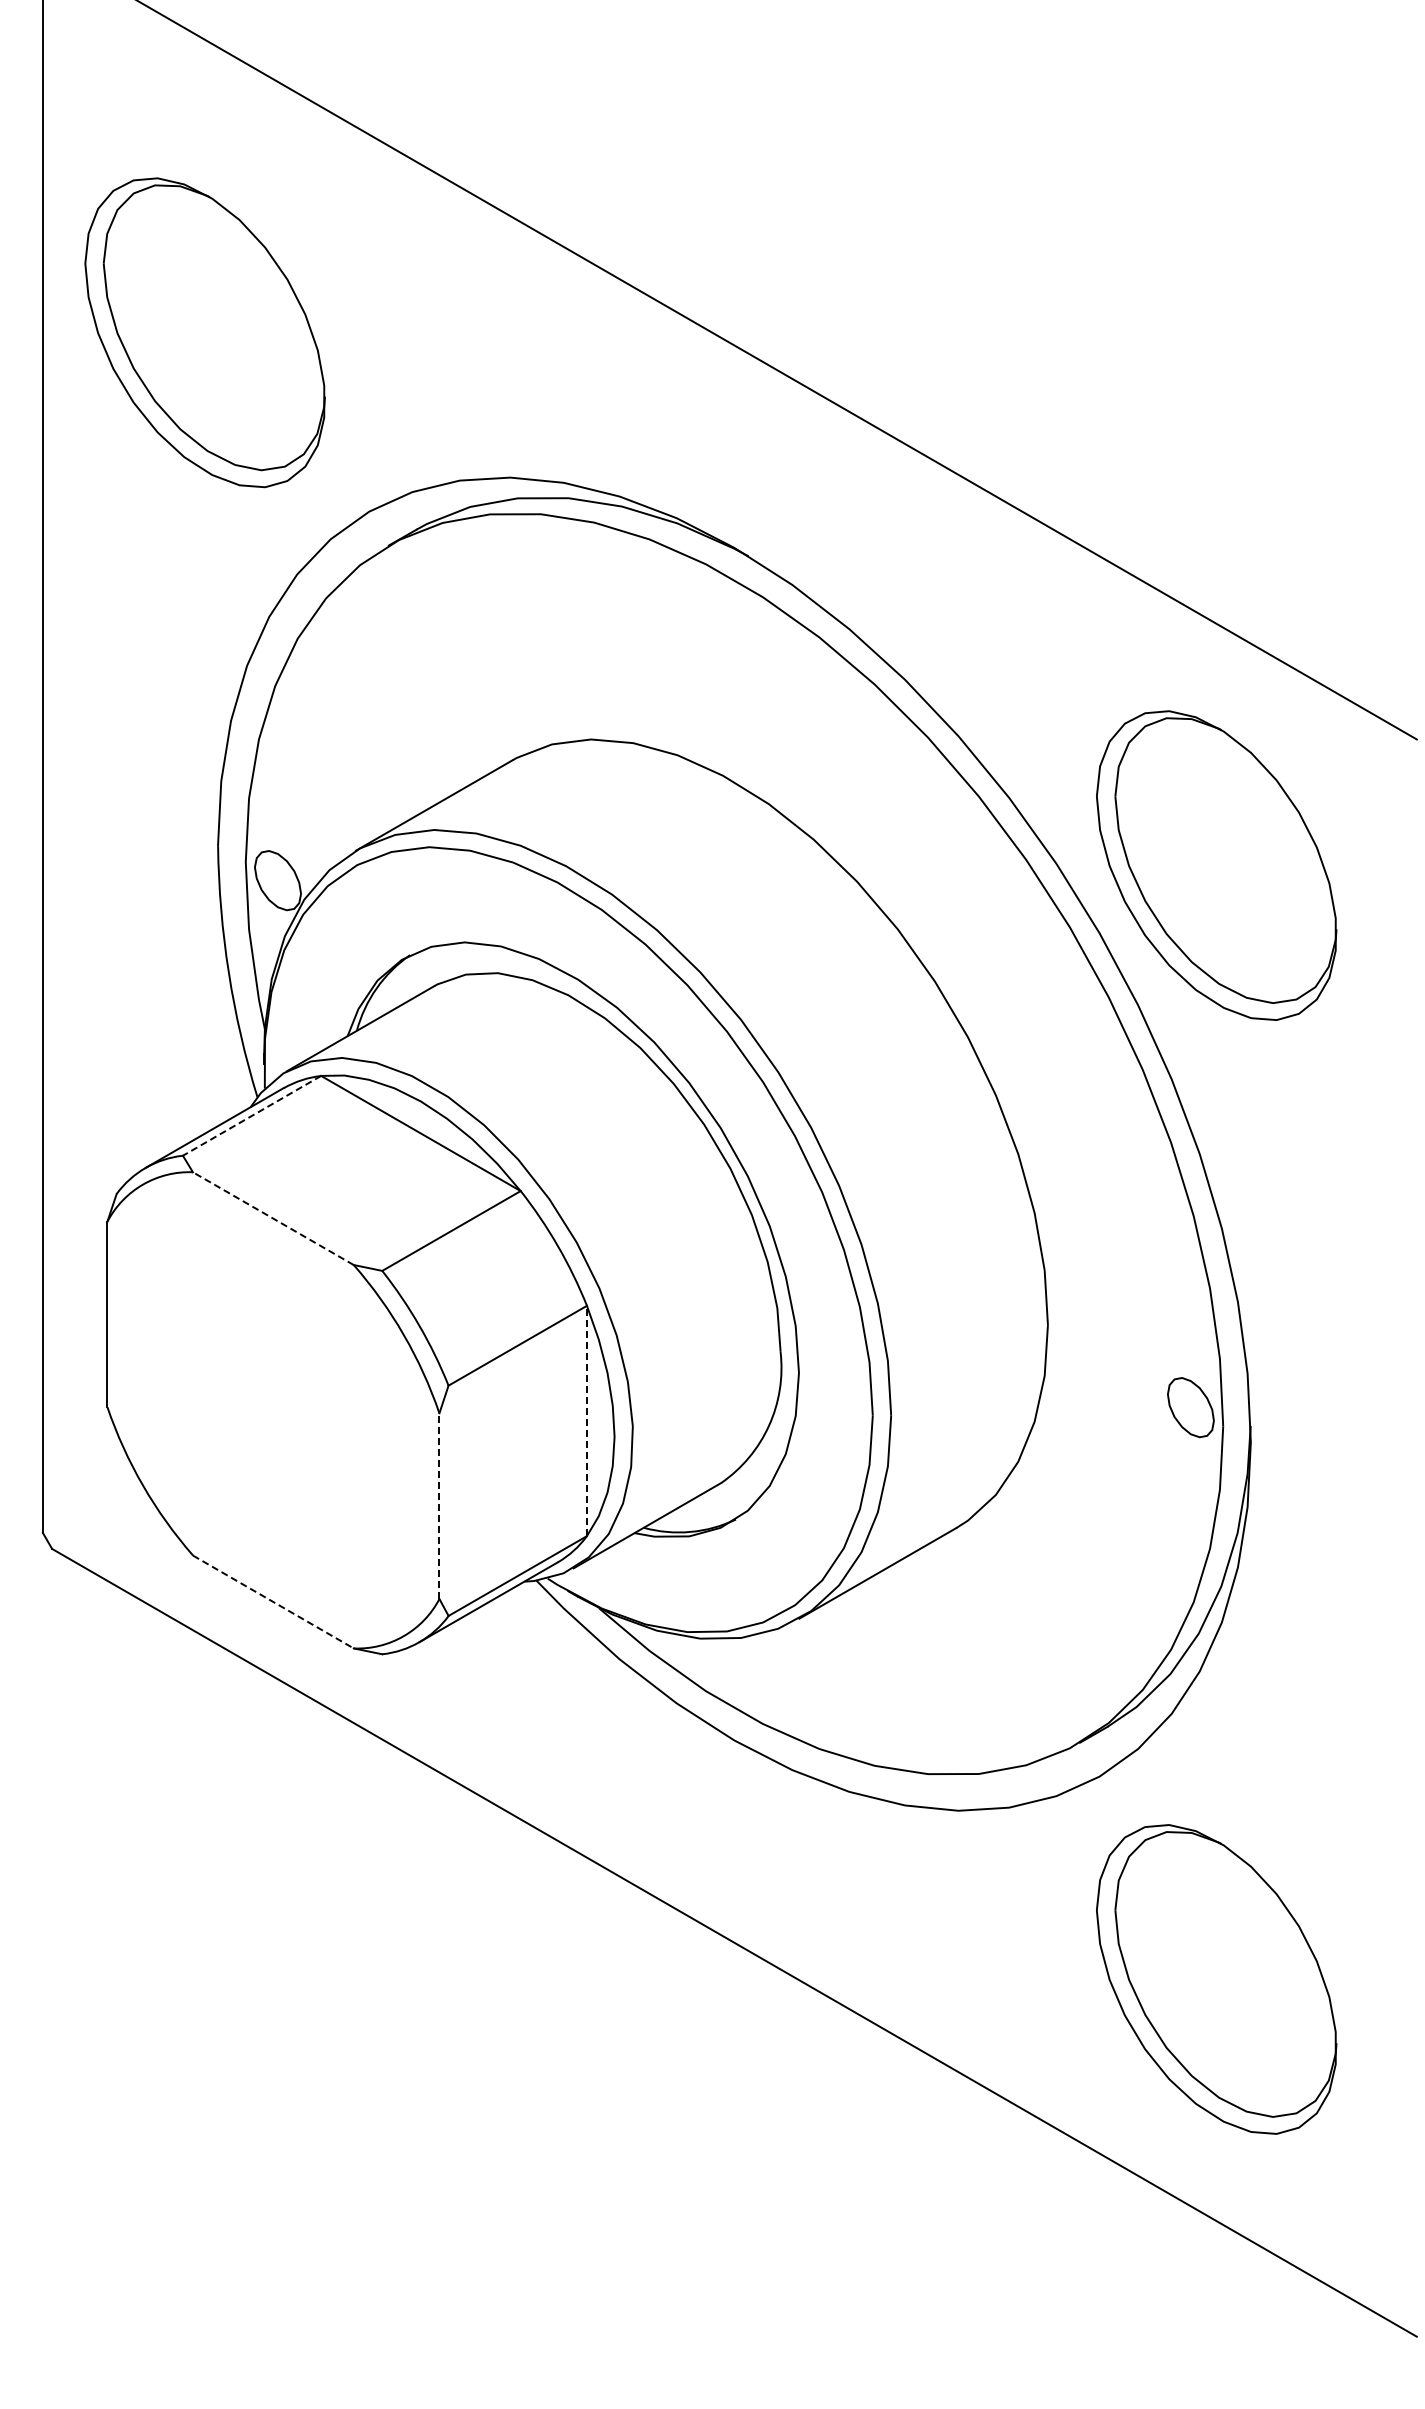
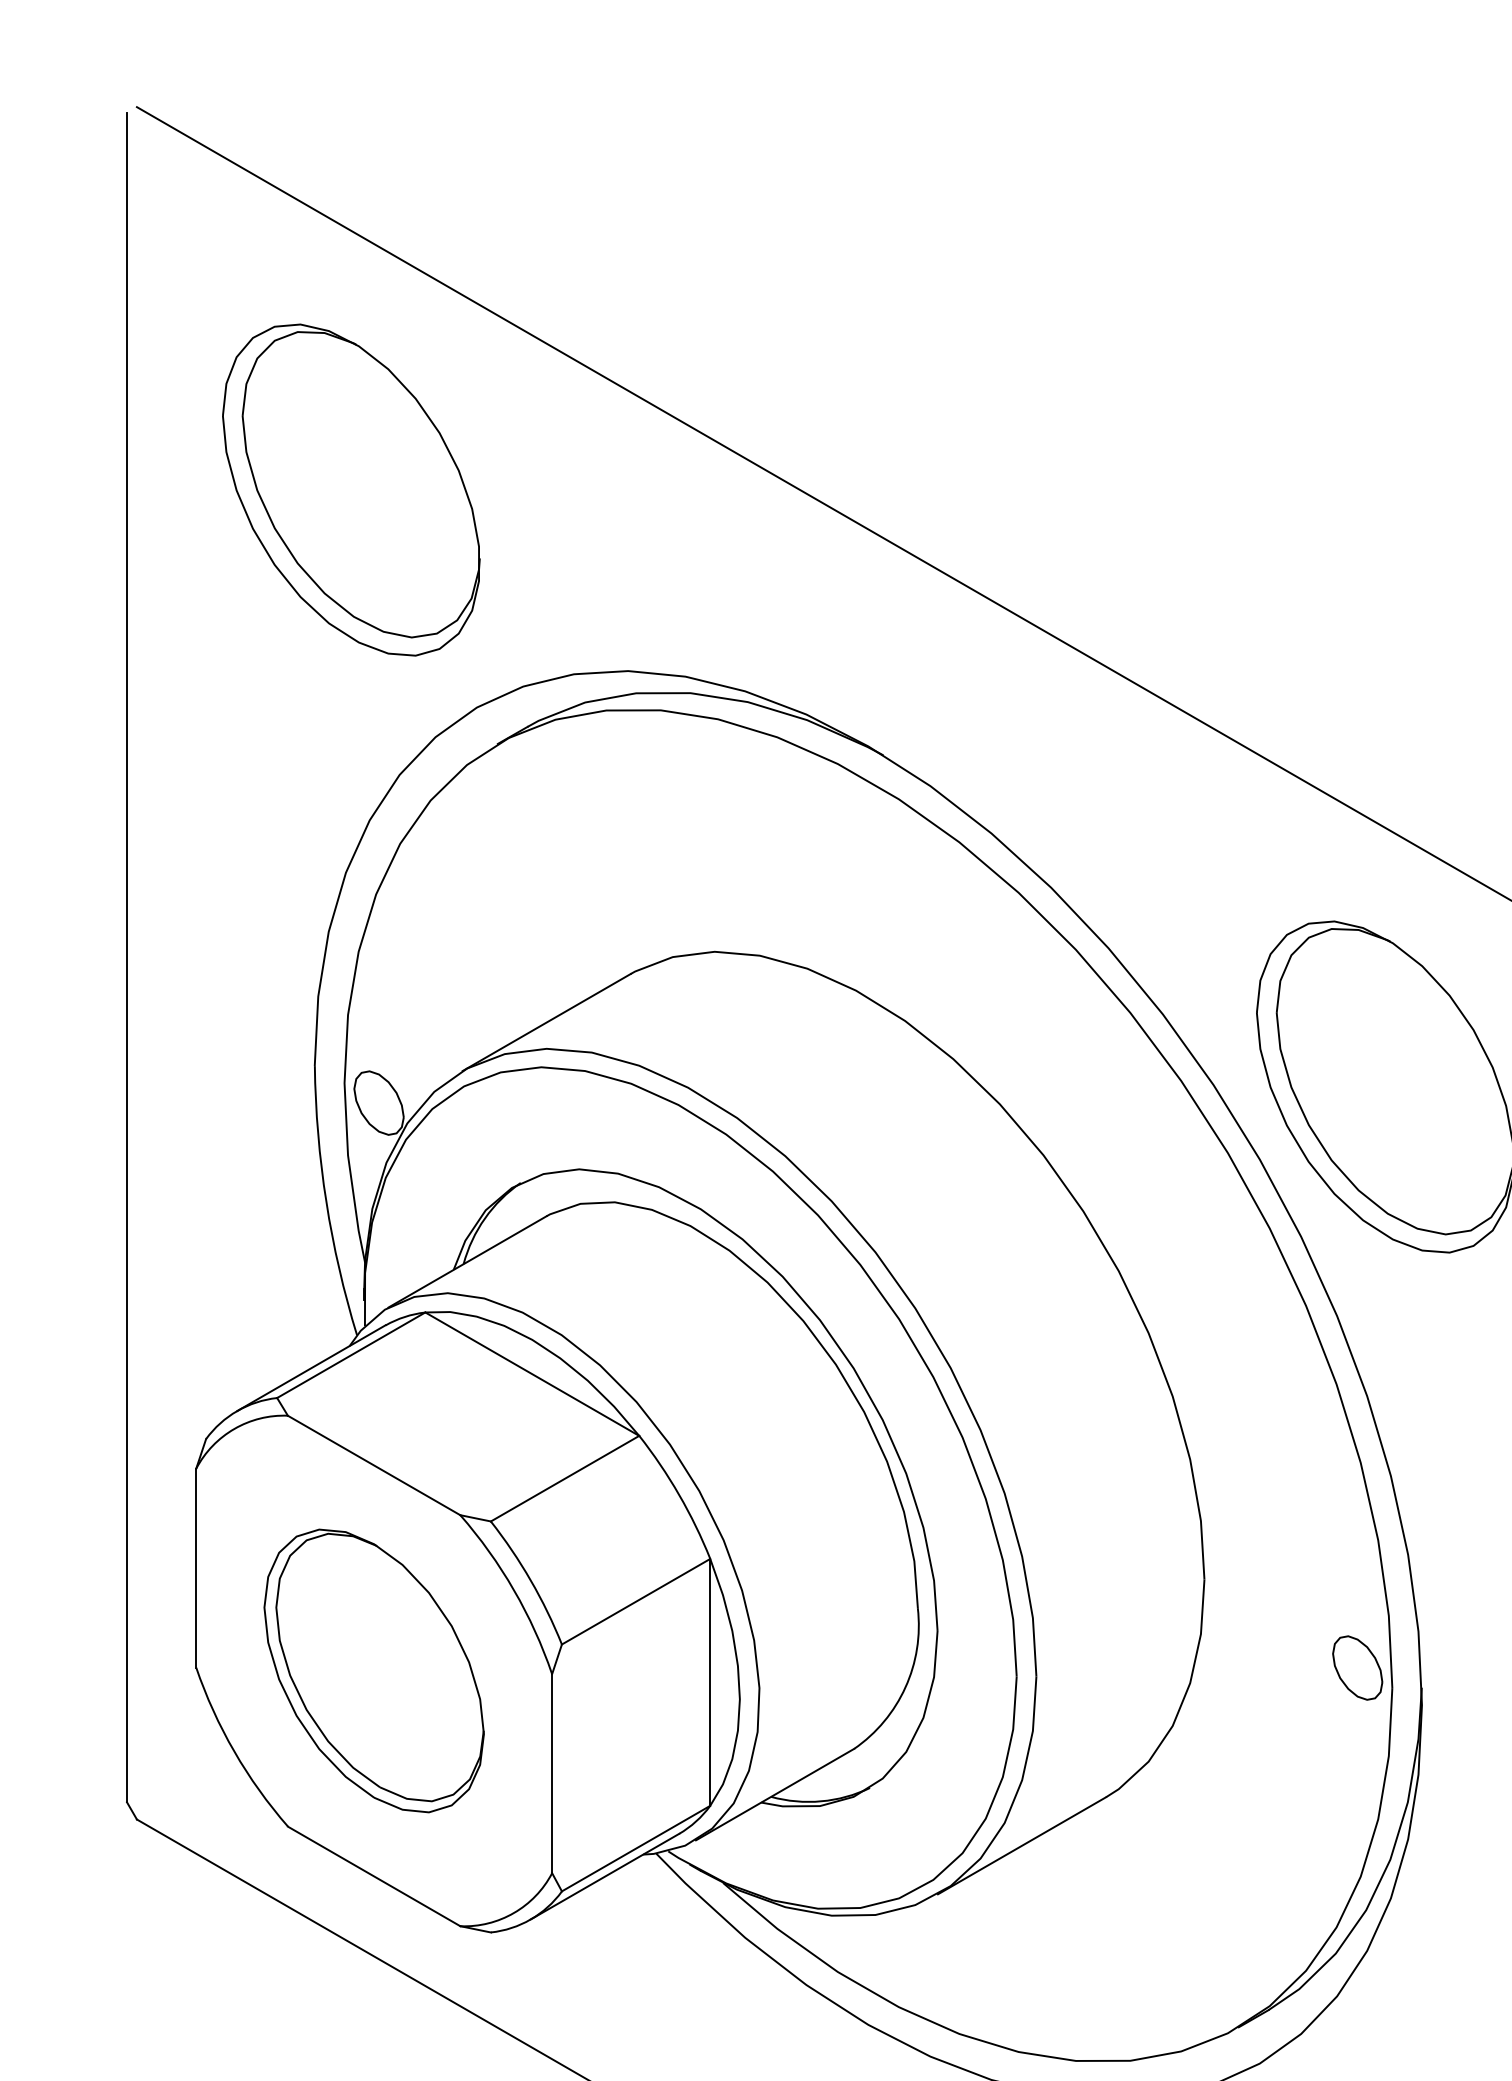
part: (204, 332) -> (350, 489), moved
line: (252, 1115) -> (351, 1354), dashed -> solid
line: (273, 1218) -> (374, 1465), dashed -> solid
part: (273, 1410) -> (374, 1671), added
line: (586, 1420) -> (709, 1681), dashed -> solid
line: (439, 1506) -> (552, 1774), dashed -> solid
line: (273, 1602) -> (374, 1876), dashed -> solid

